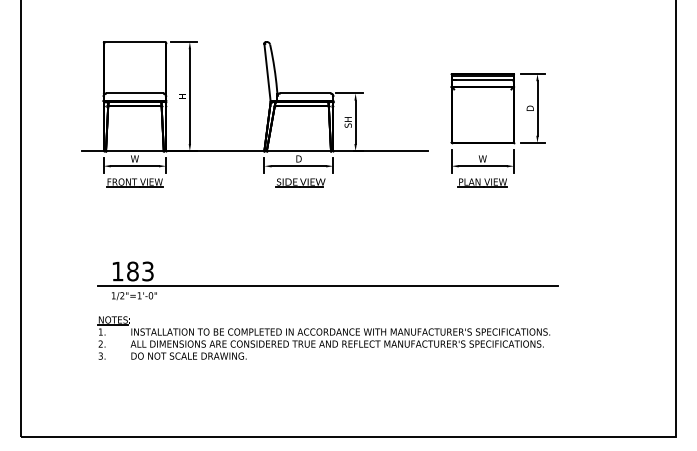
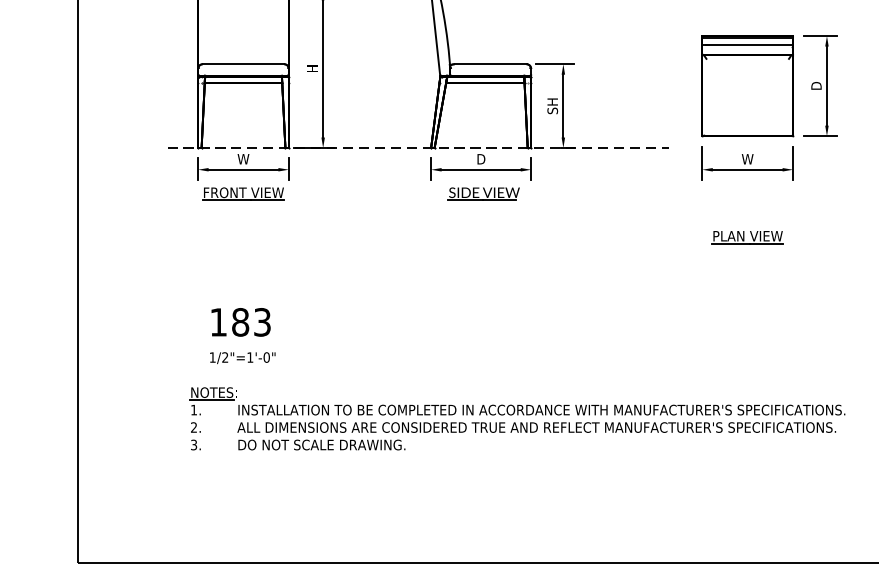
line: (255, 151) -> (418, 148), solid -> dashed
part: (482, 182) -> (747, 236), moved
line: (327, 285) -> (522, 342), removed

